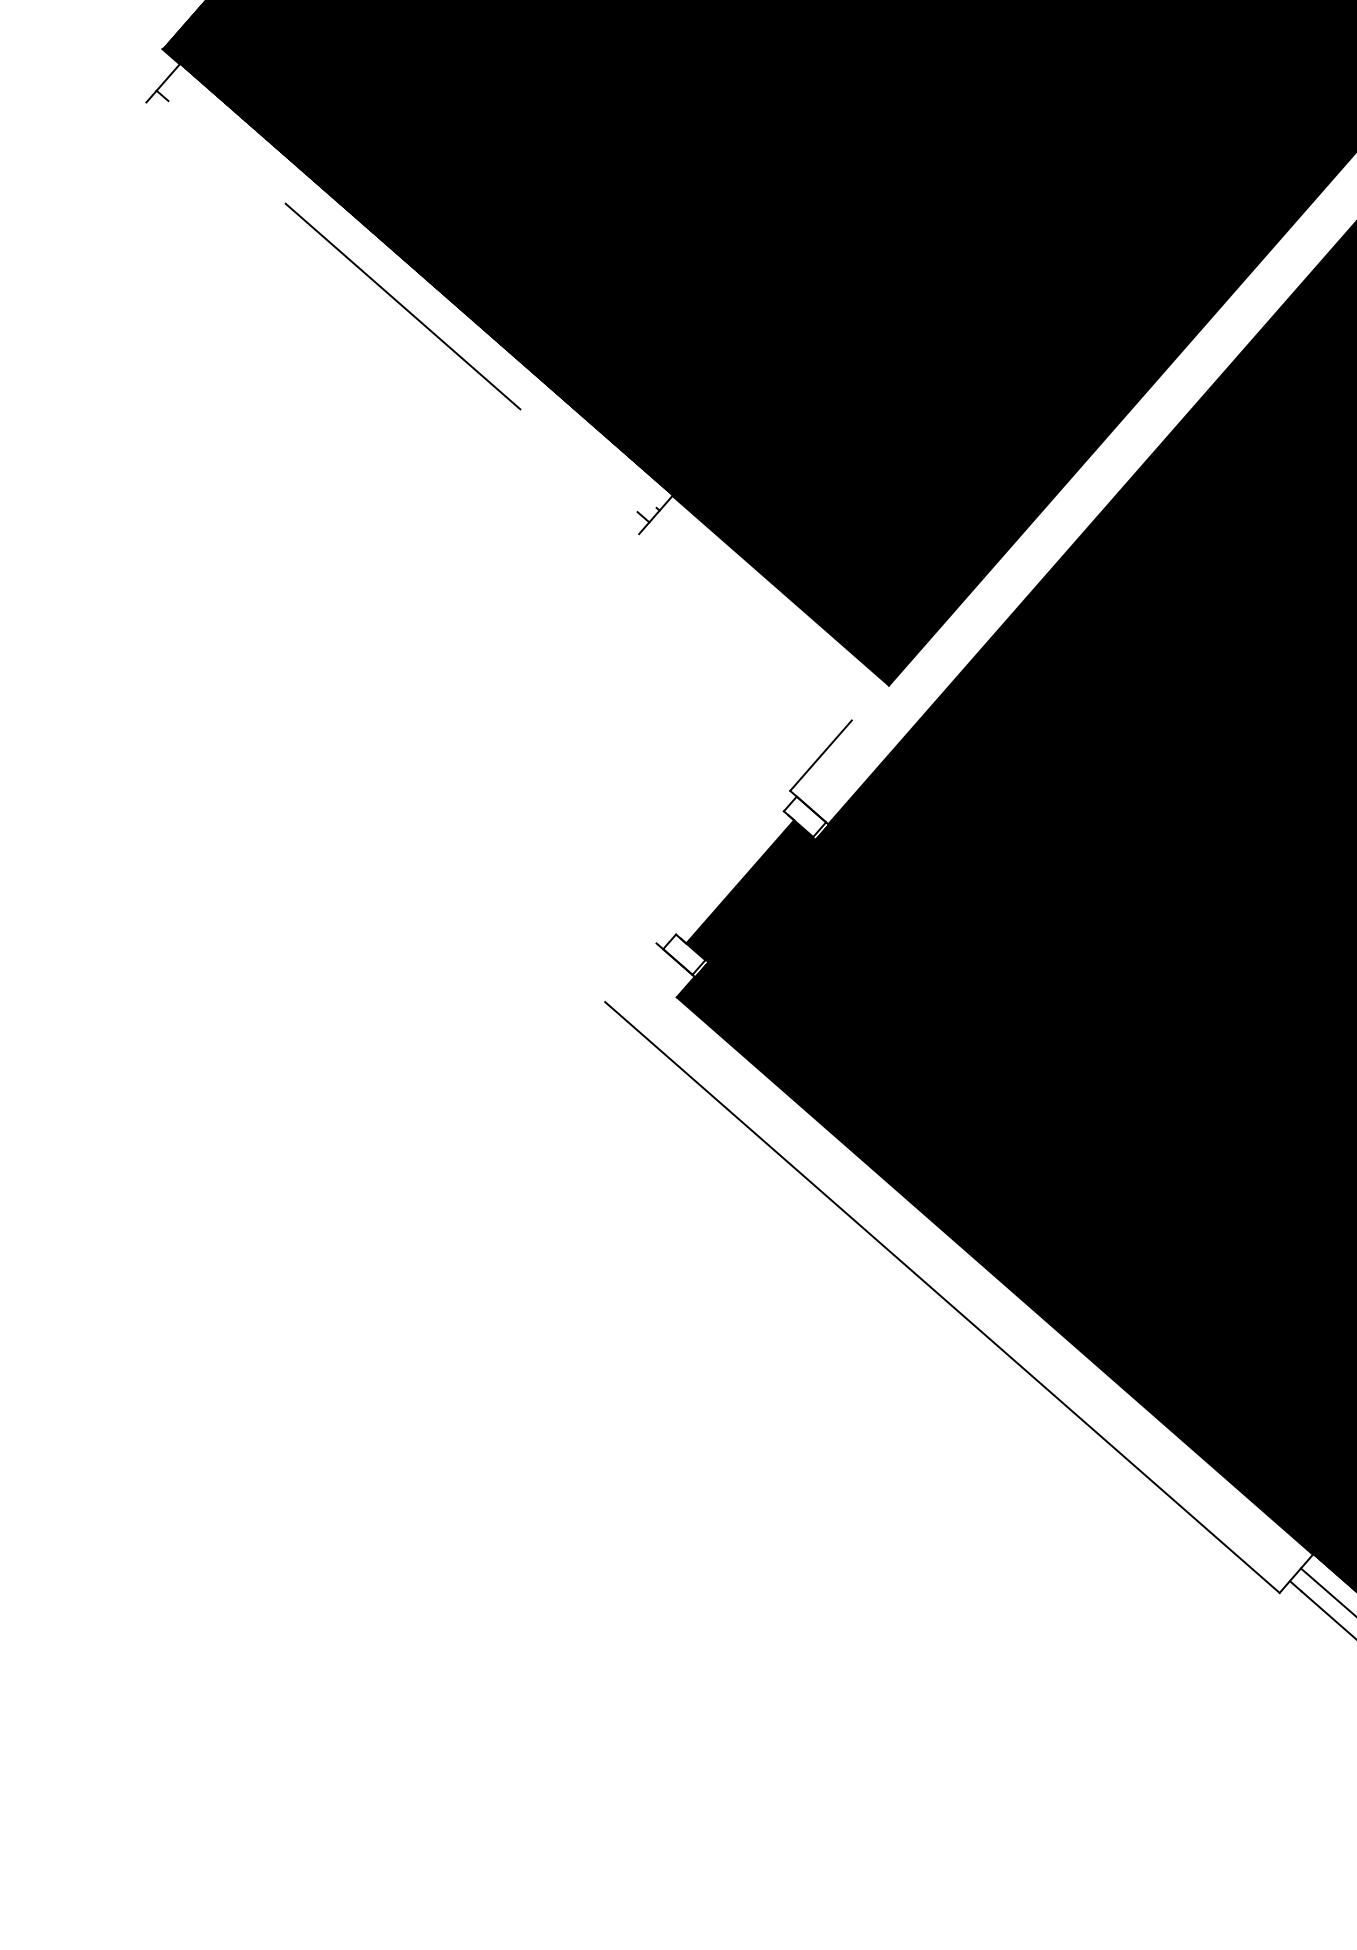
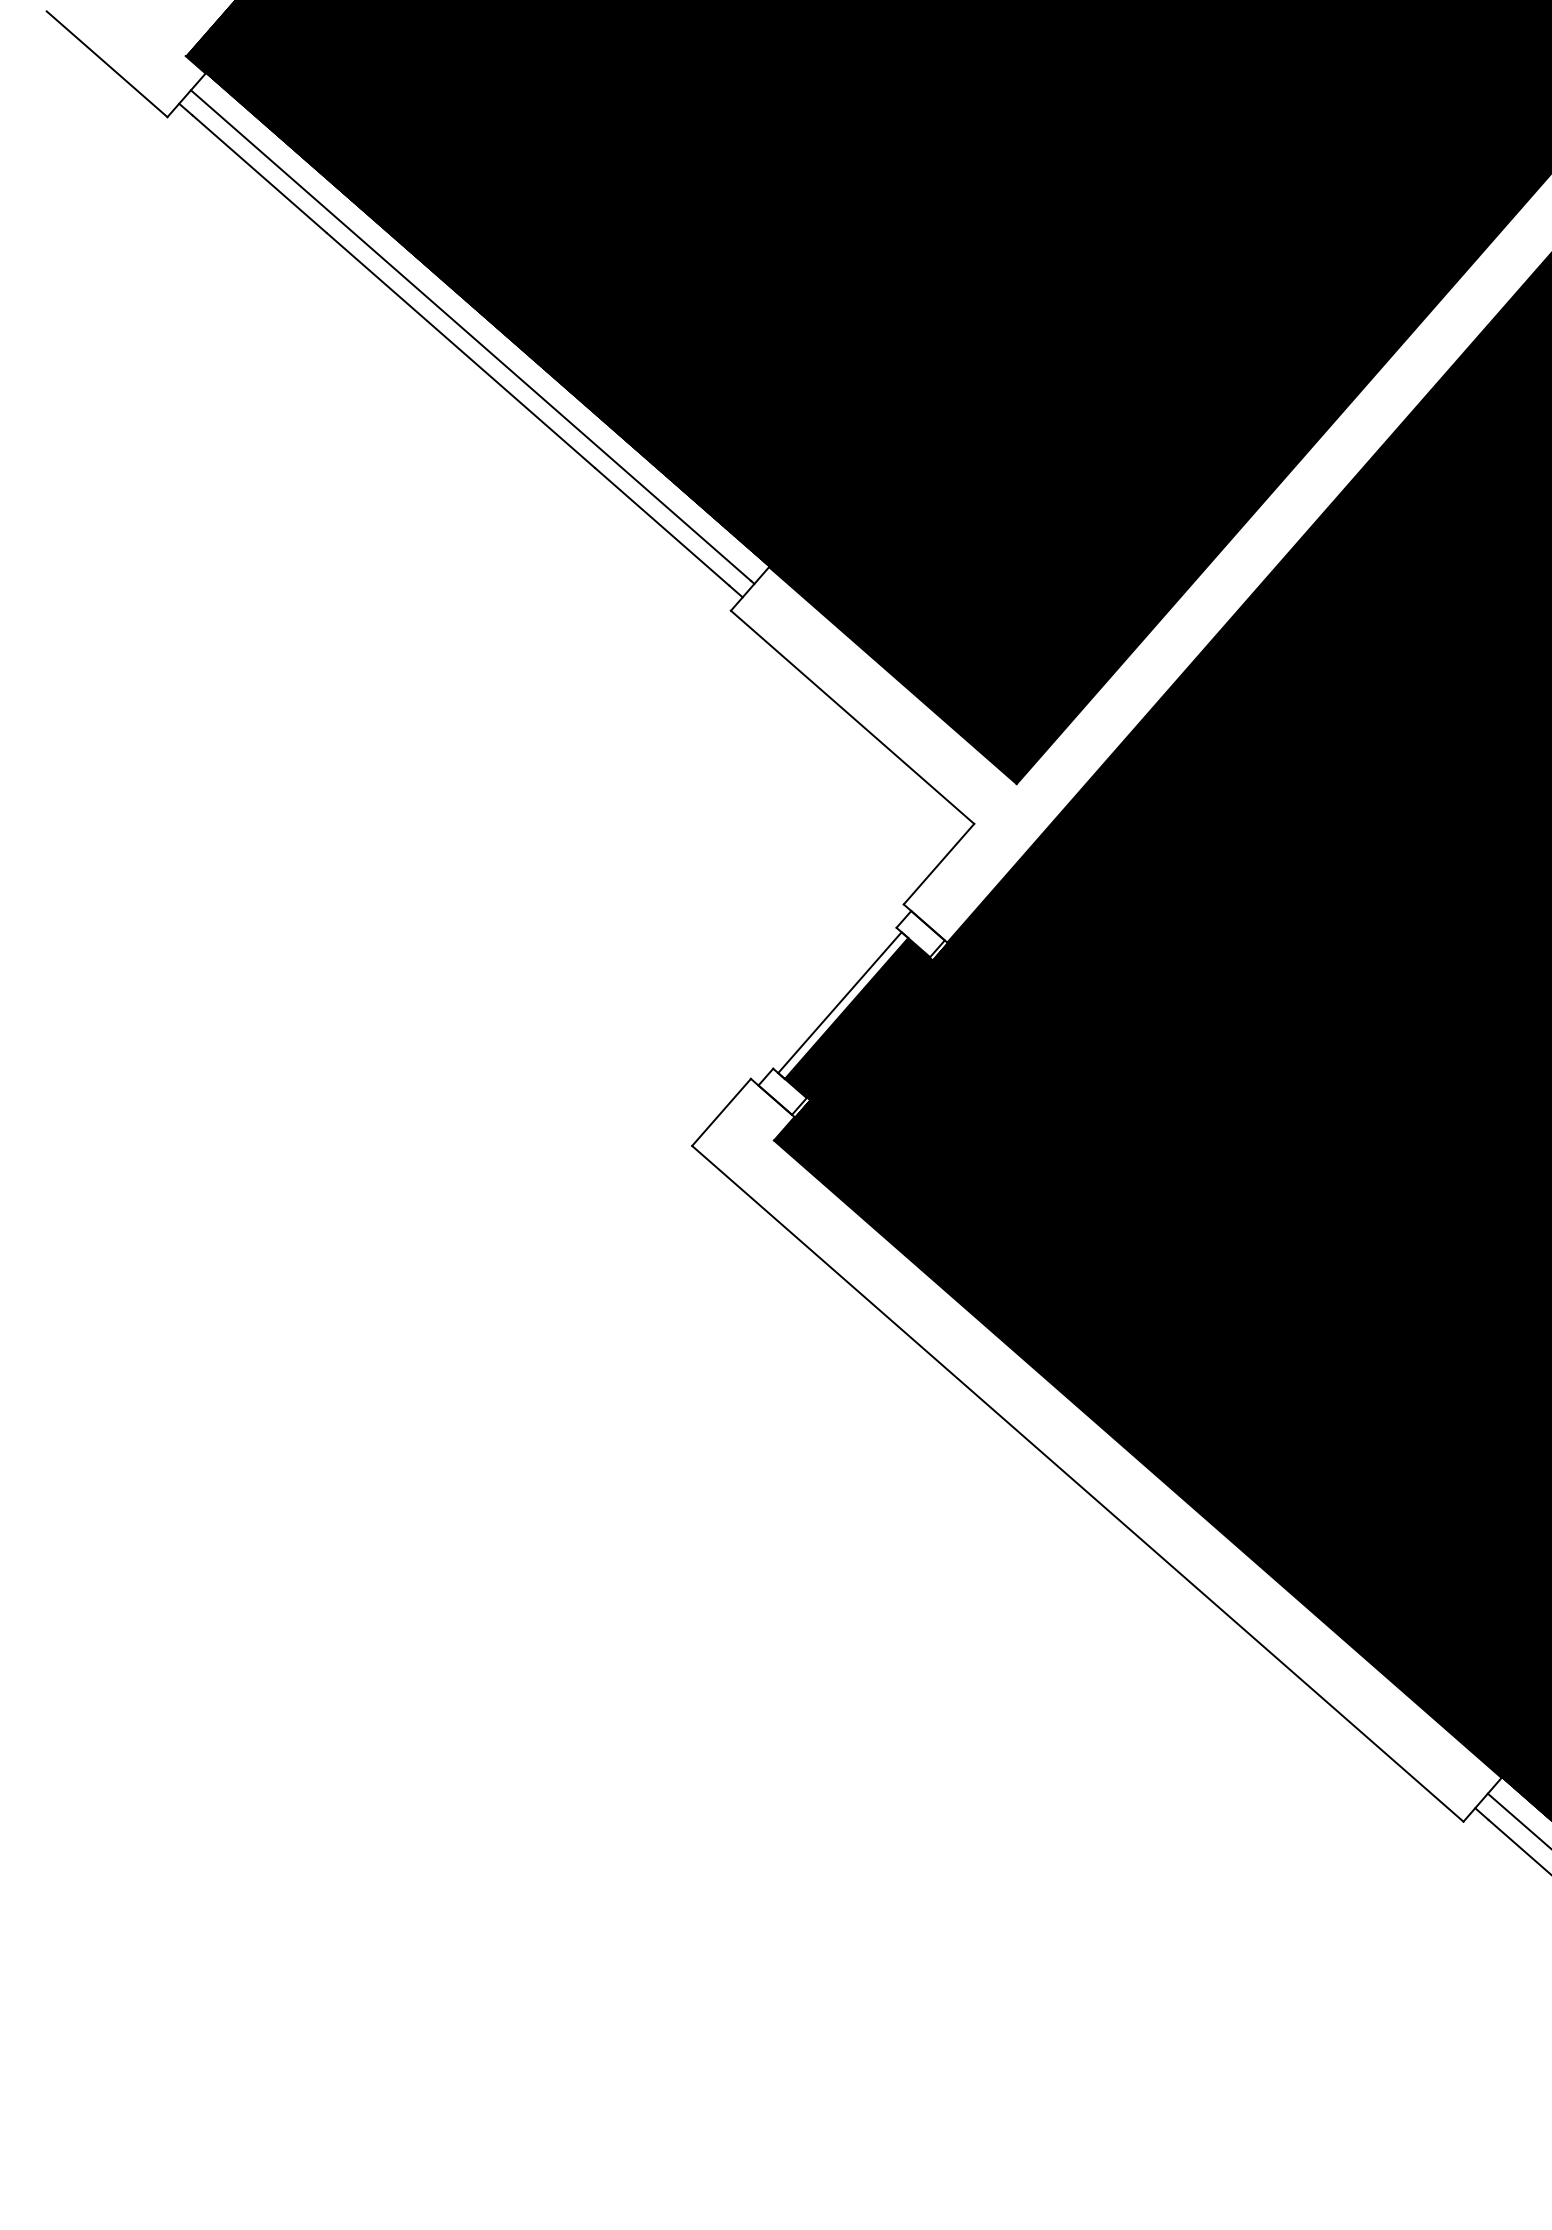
line: (93, 56) -> (106, 64), added
line: (226, 151) -> (259, 173), added
line: (411, 293) -> (470, 335), added
line: (579, 460) -> (662, 526), added
line: (745, 626) -> (852, 716), added
line: (734, 876) -> (839, 1002), added
line: (630, 971) -> (721, 1111), added

